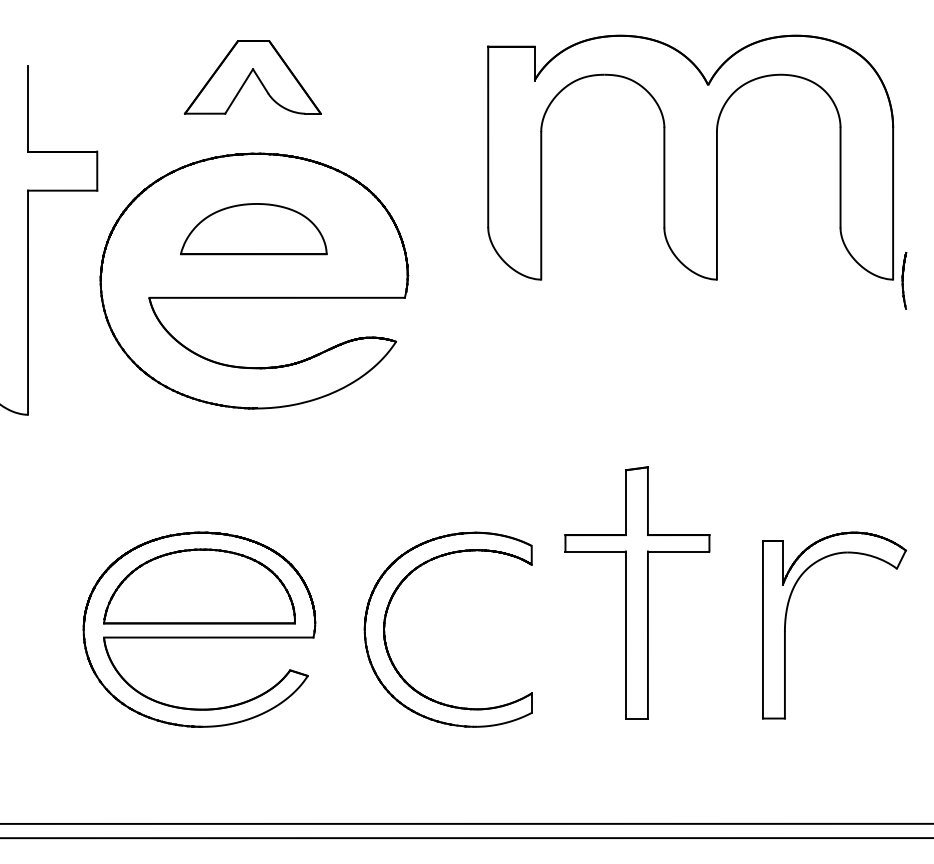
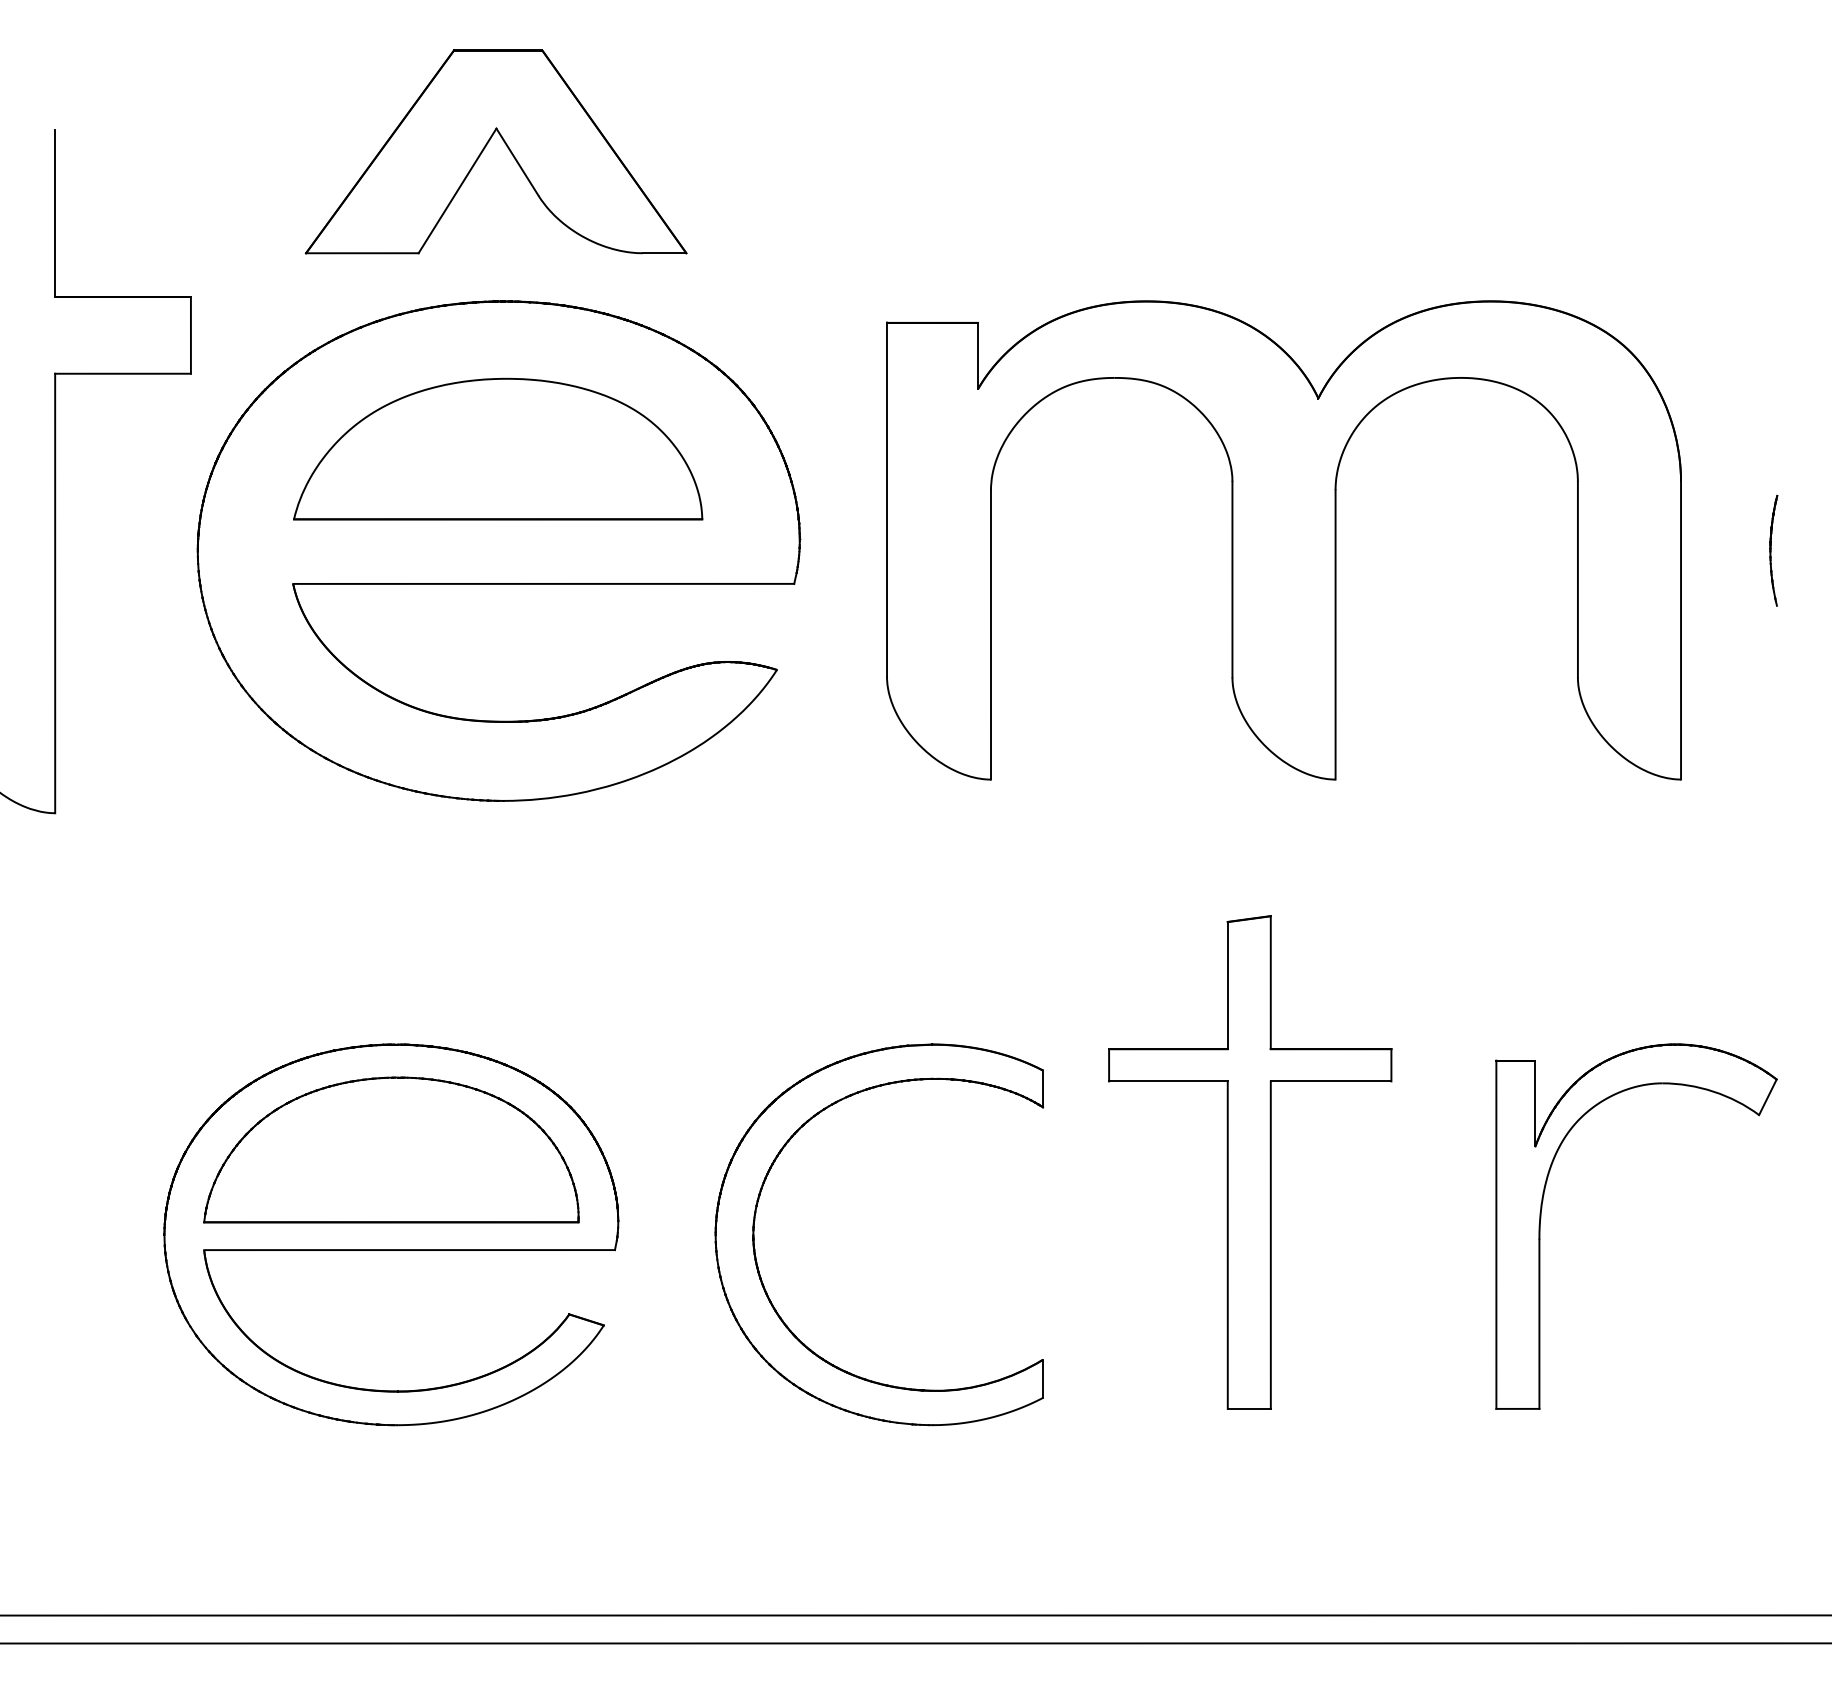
part: (252, 77) -> (495, 151), size x1.43
part: (690, 157) -> (1283, 540), moved
part: (253, 228) -> (497, 447), size x1.43

